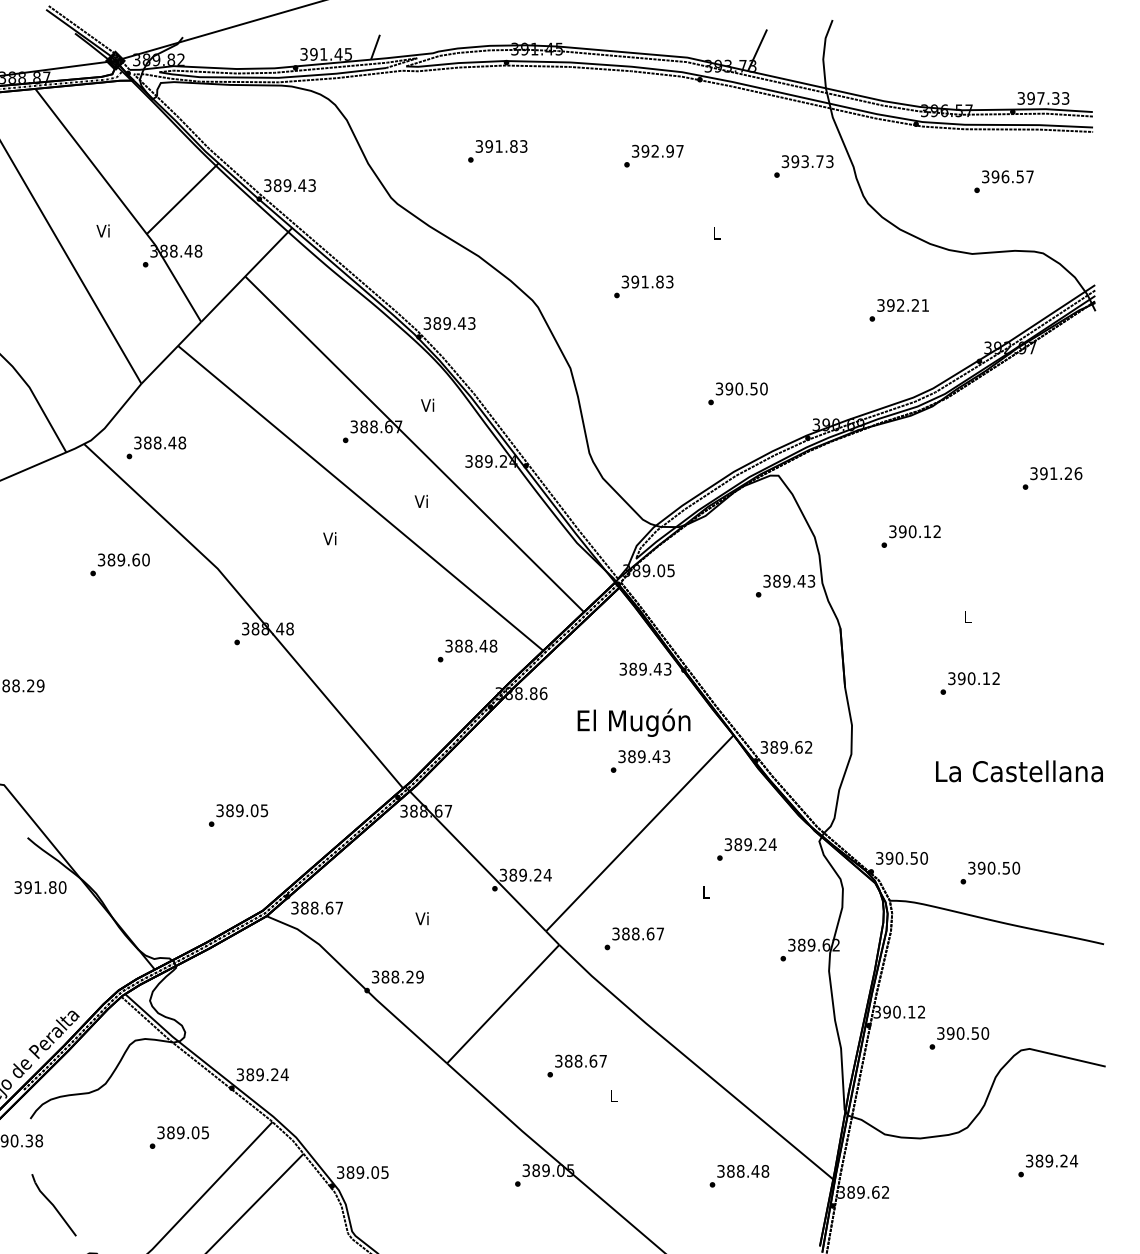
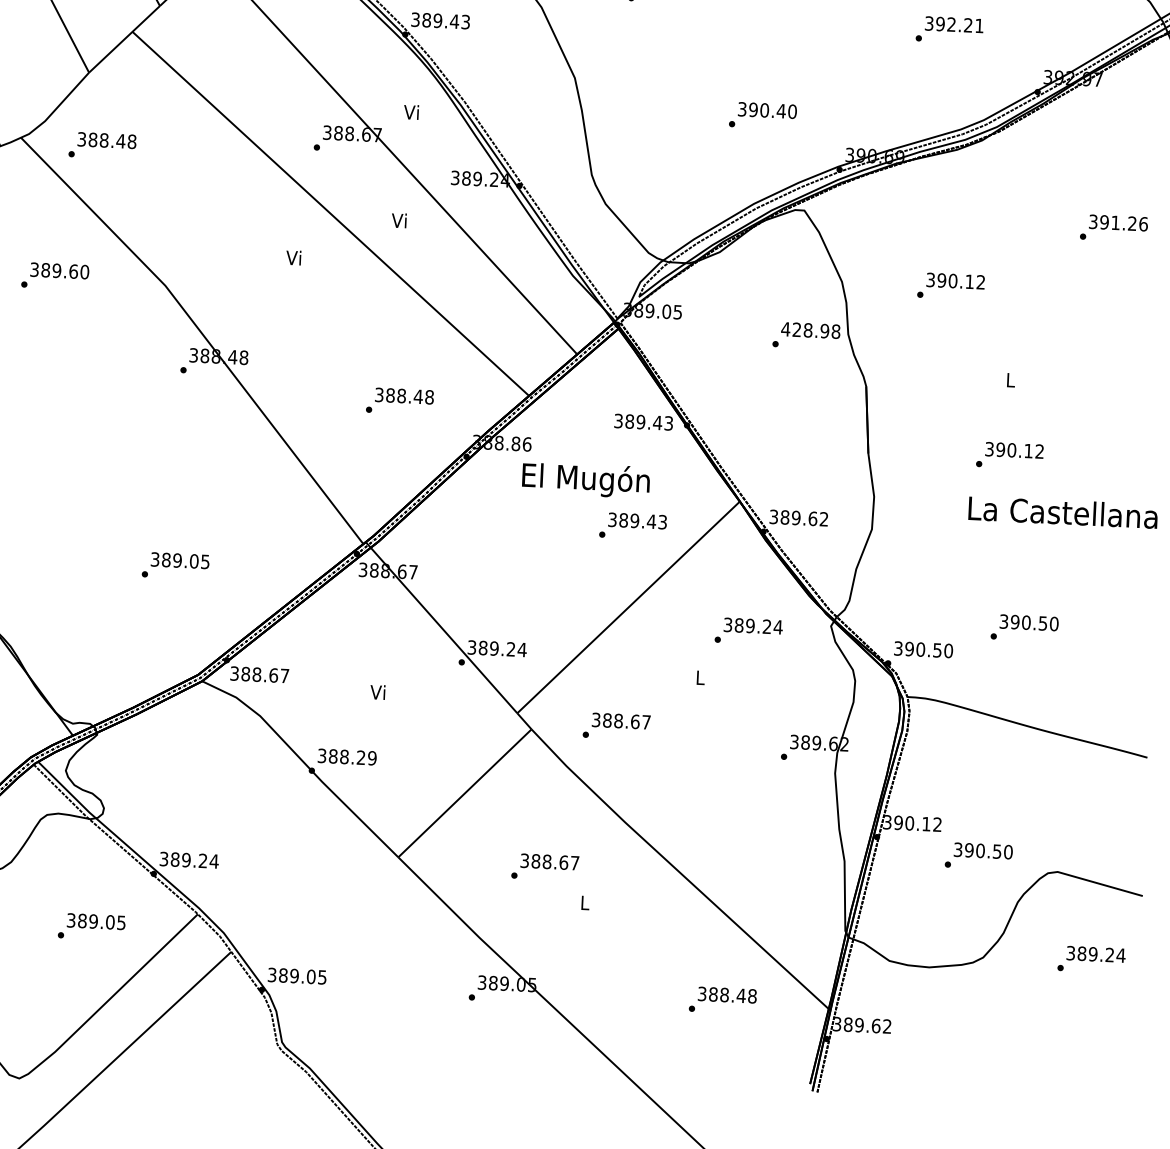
text: (754, 388) -> (781, 110), 390.50 -> 390.40
text: (789, 580) -> (811, 329), 389.43 -> 428.98
text: (467, 650) -> (399, 400), moved
text: (633, 722) -> (585, 479), moved
text: (1019, 771) -> (1063, 512), moved
text: (990, 872) -> (1024, 627), moved
text: (1048, 1165) -> (1091, 959), moved

